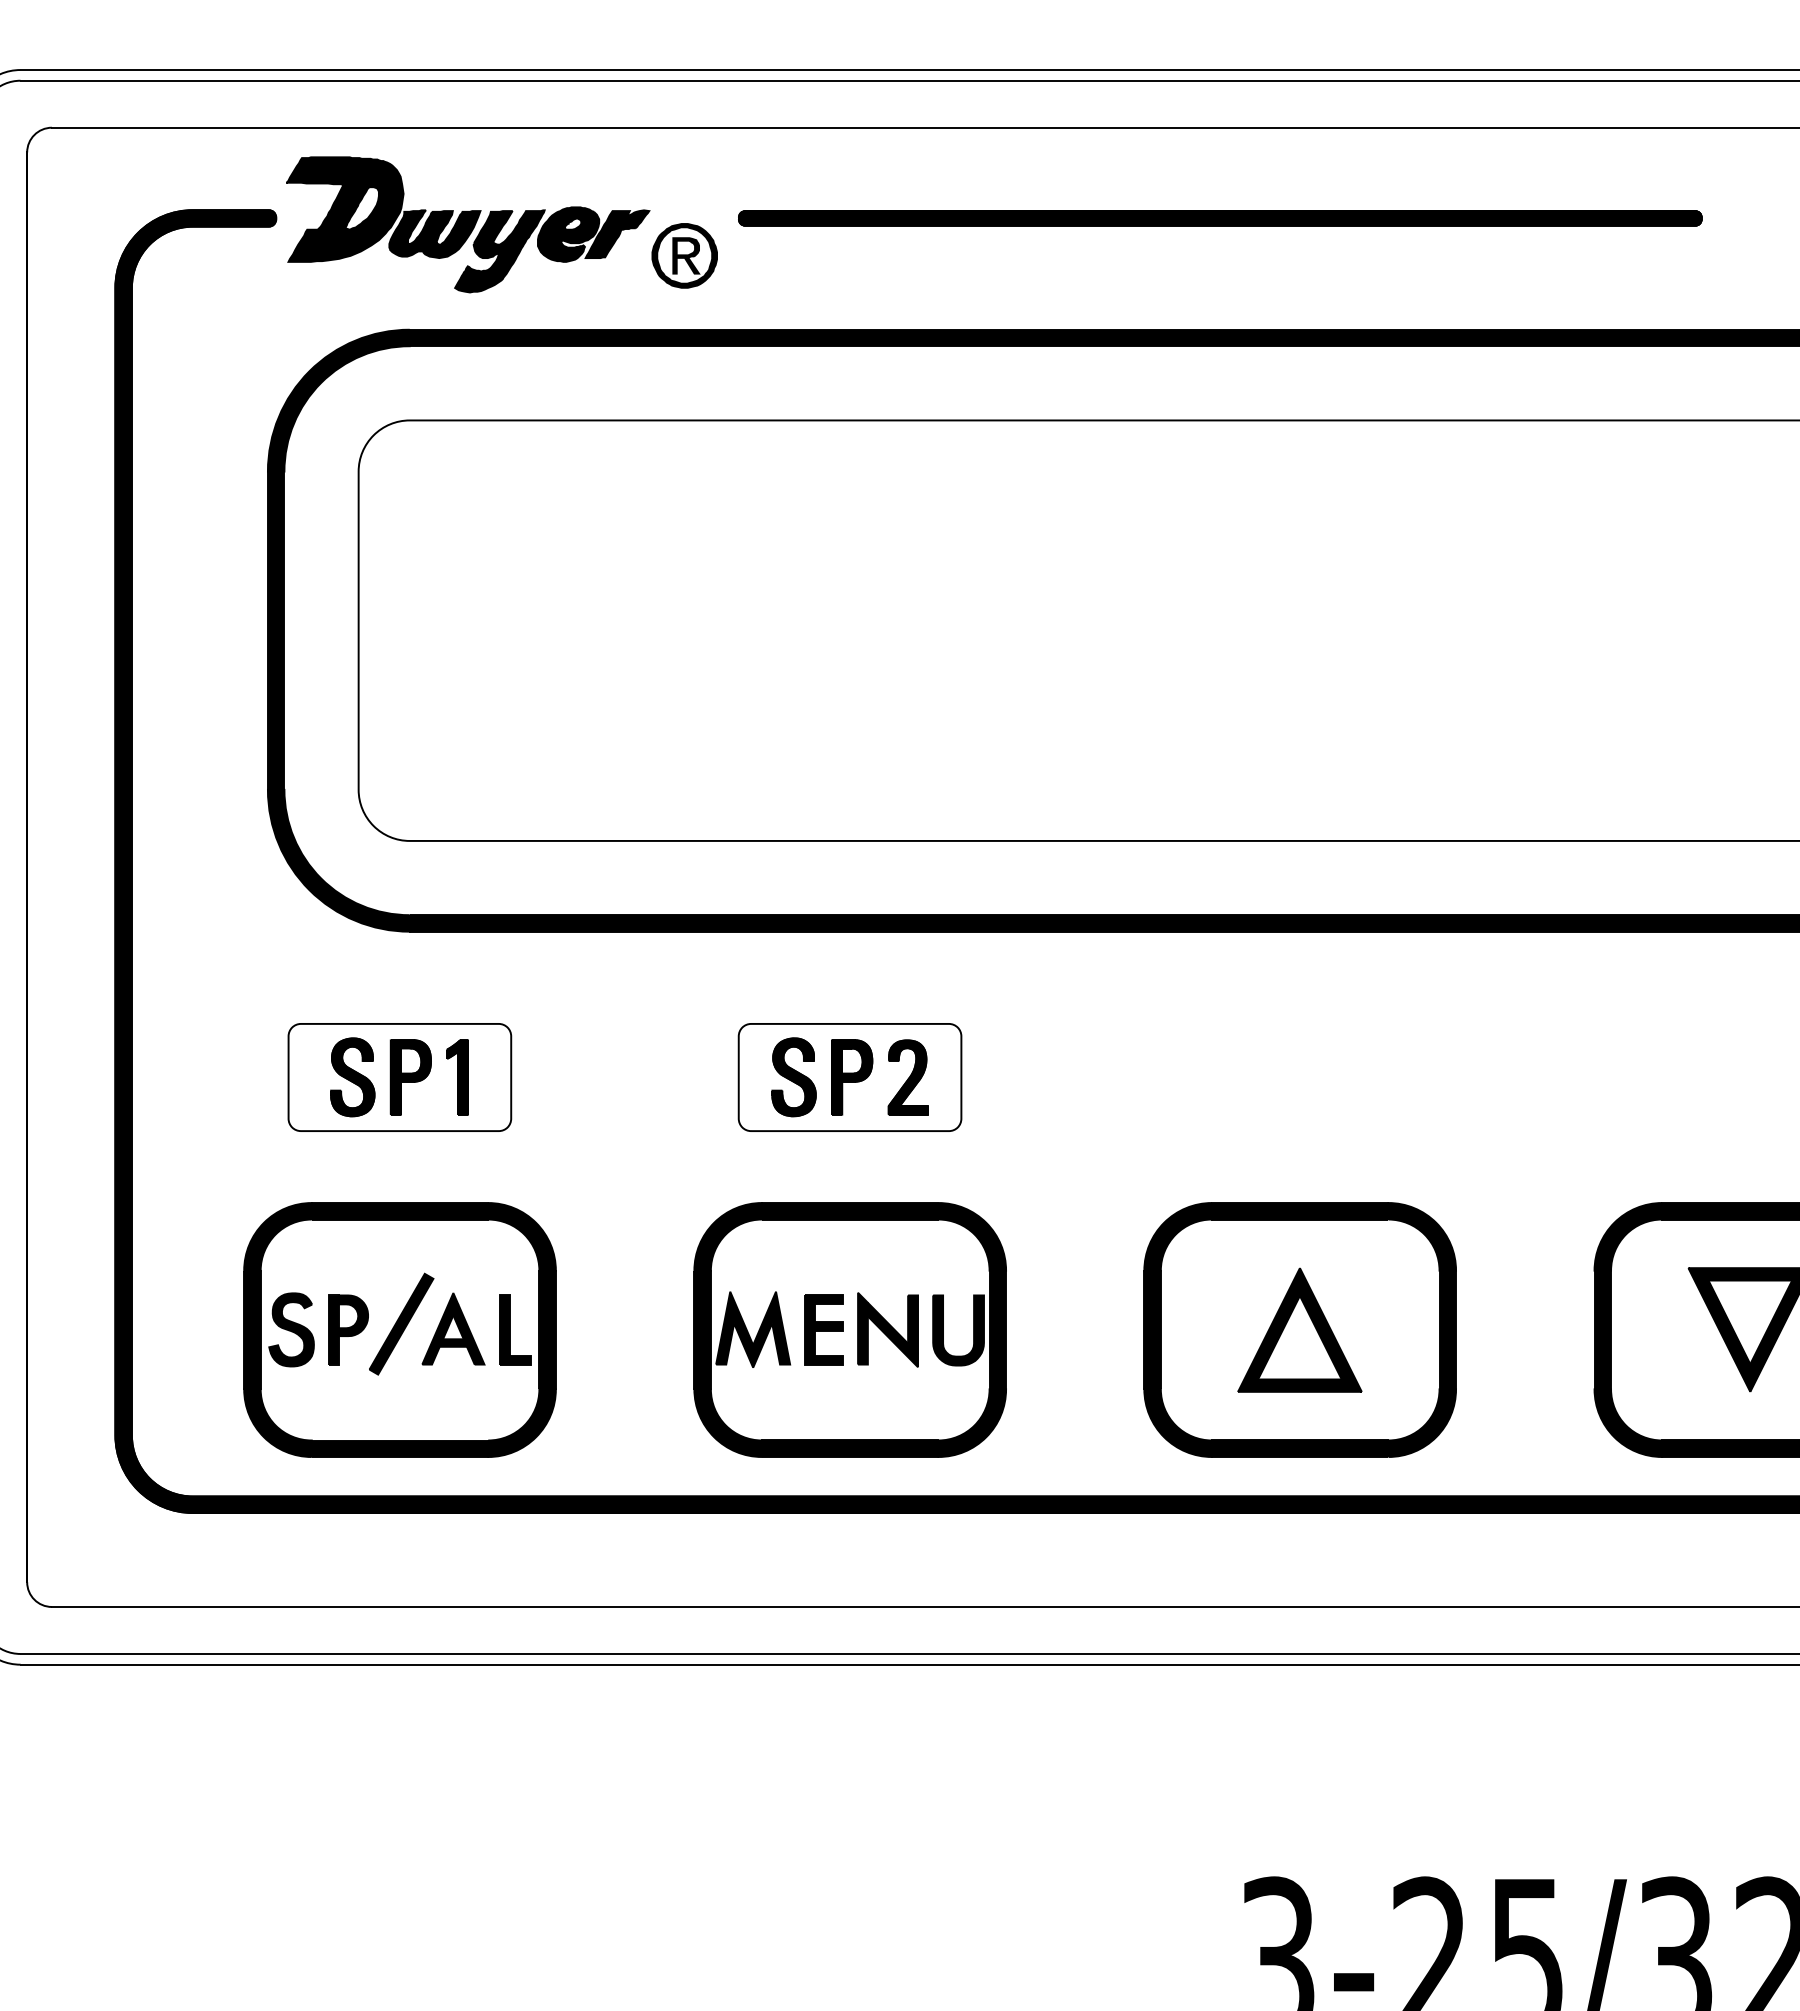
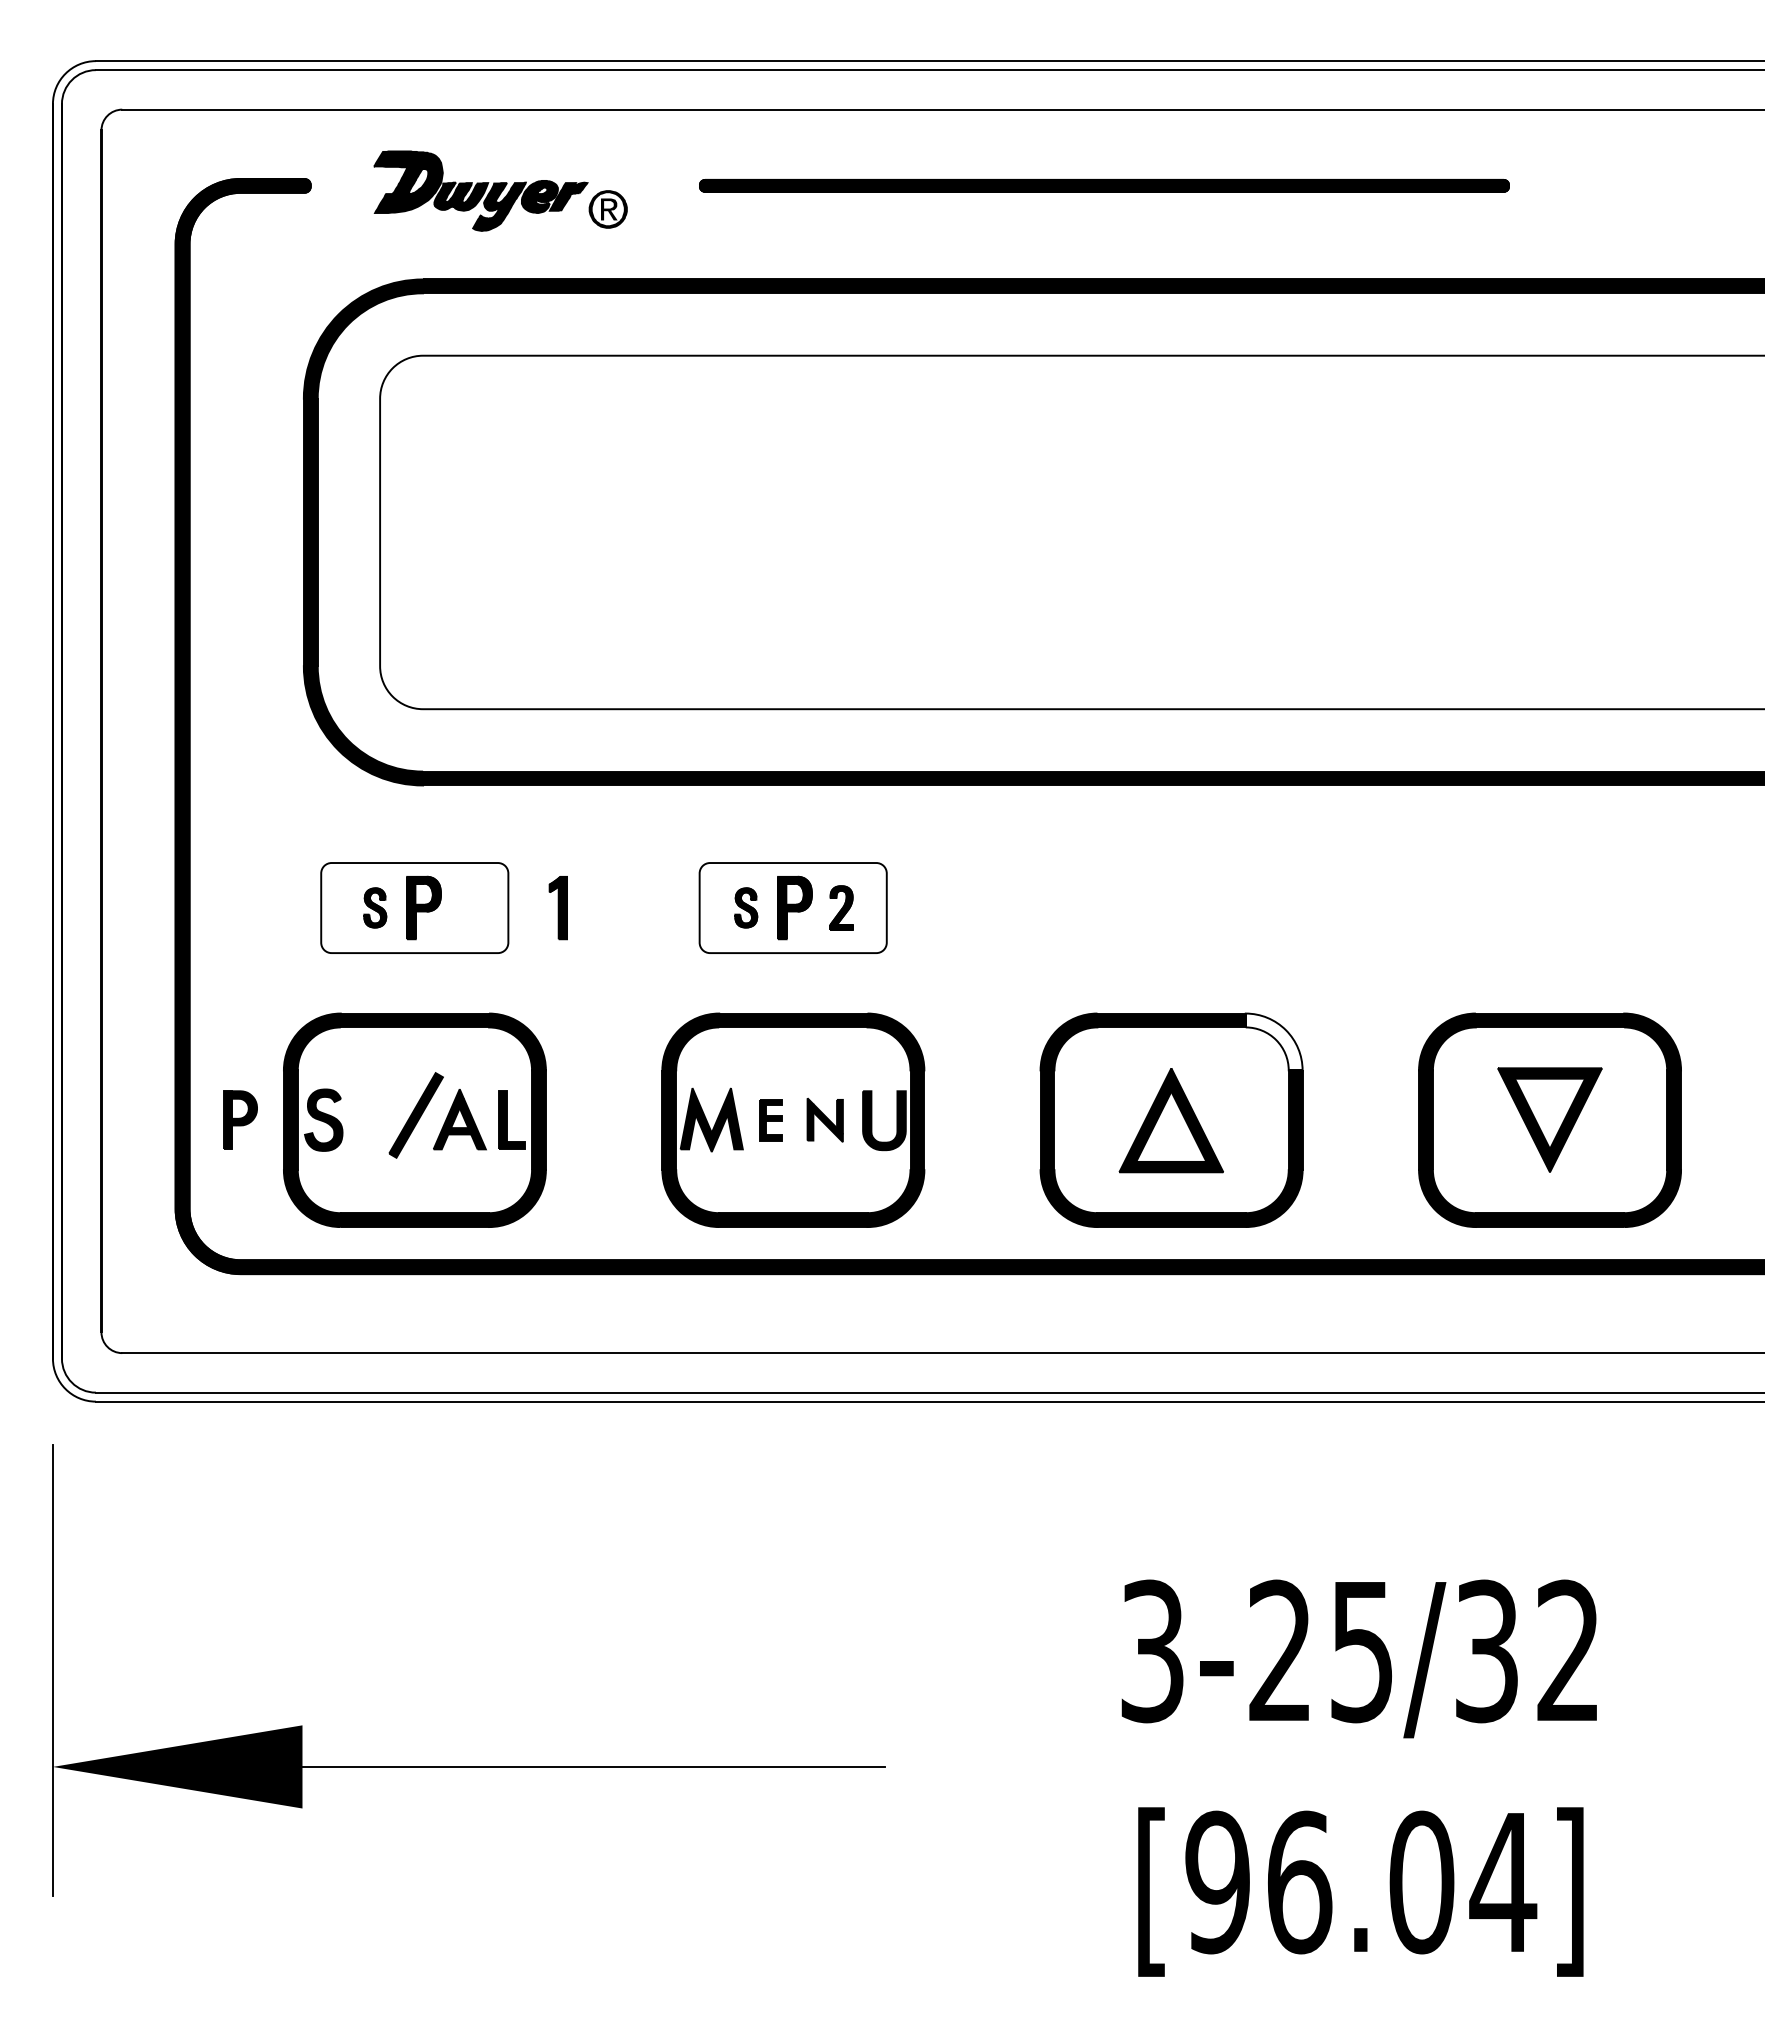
part: (501, 223) -> (500, 190), size x0.7
part: (353, 1076) -> (375, 907), size x0.6
part: (794, 1076) -> (746, 907), size x0.6
part: (907, 1076) -> (841, 907), size x0.7
part: (456, 1078) -> (557, 908), moved
fill: (1421, 1236) -> (1273, 1041), removed
part: (348, 1329) -> (240, 1119), moved
part: (824, 1329) -> (771, 1119), size x0.7
part: (888, 1329) -> (825, 1119), size x0.7

